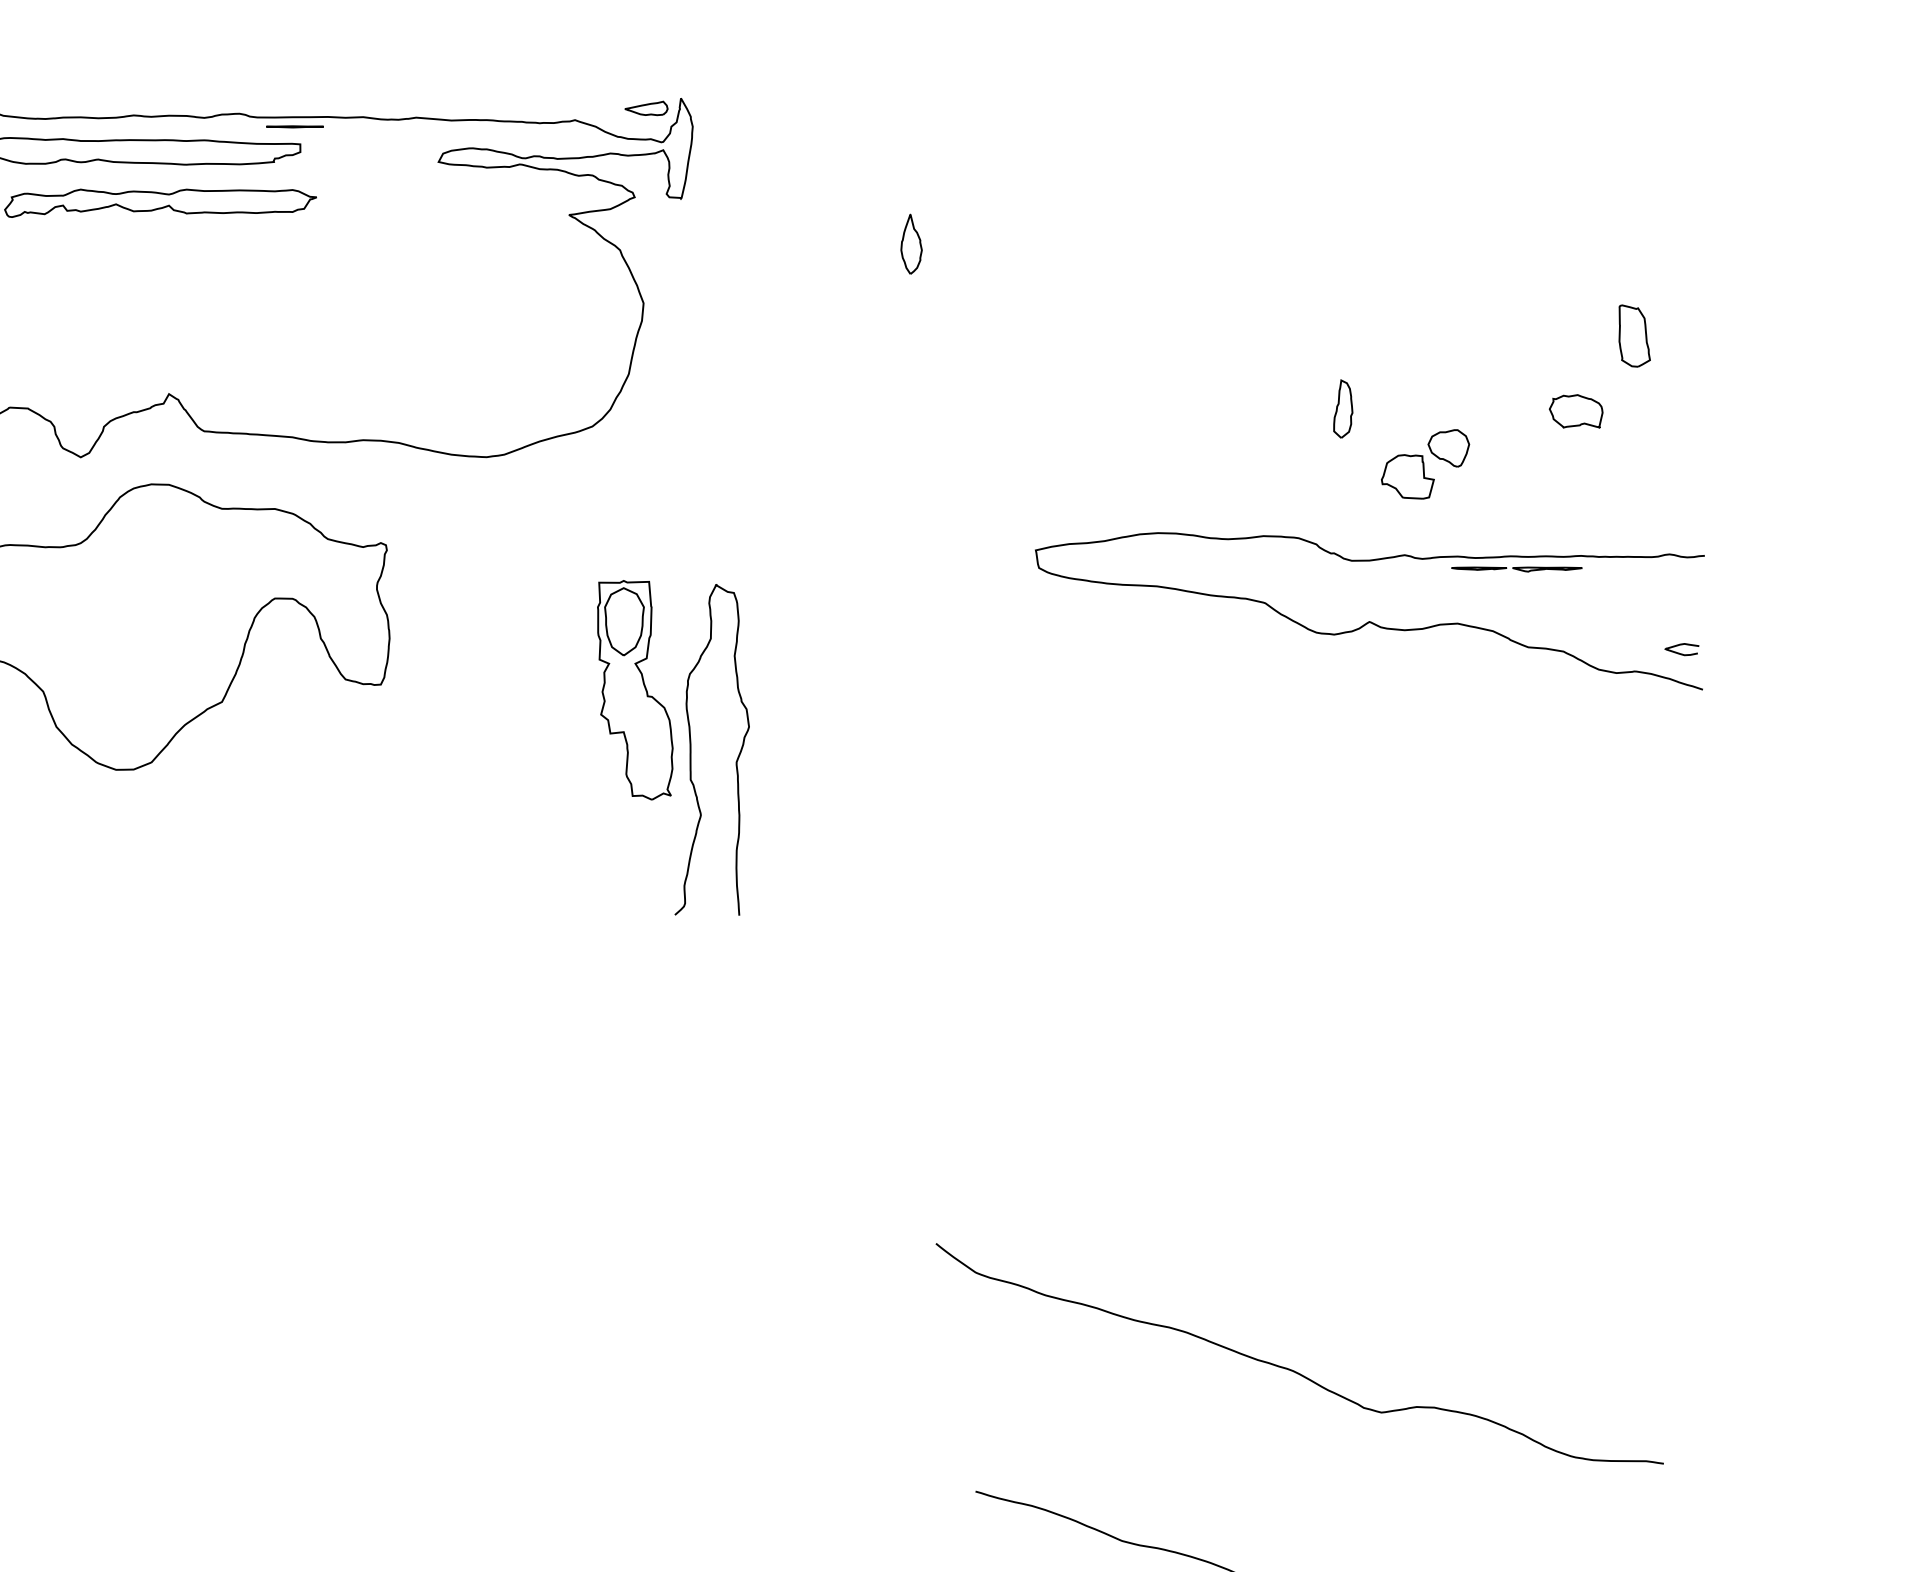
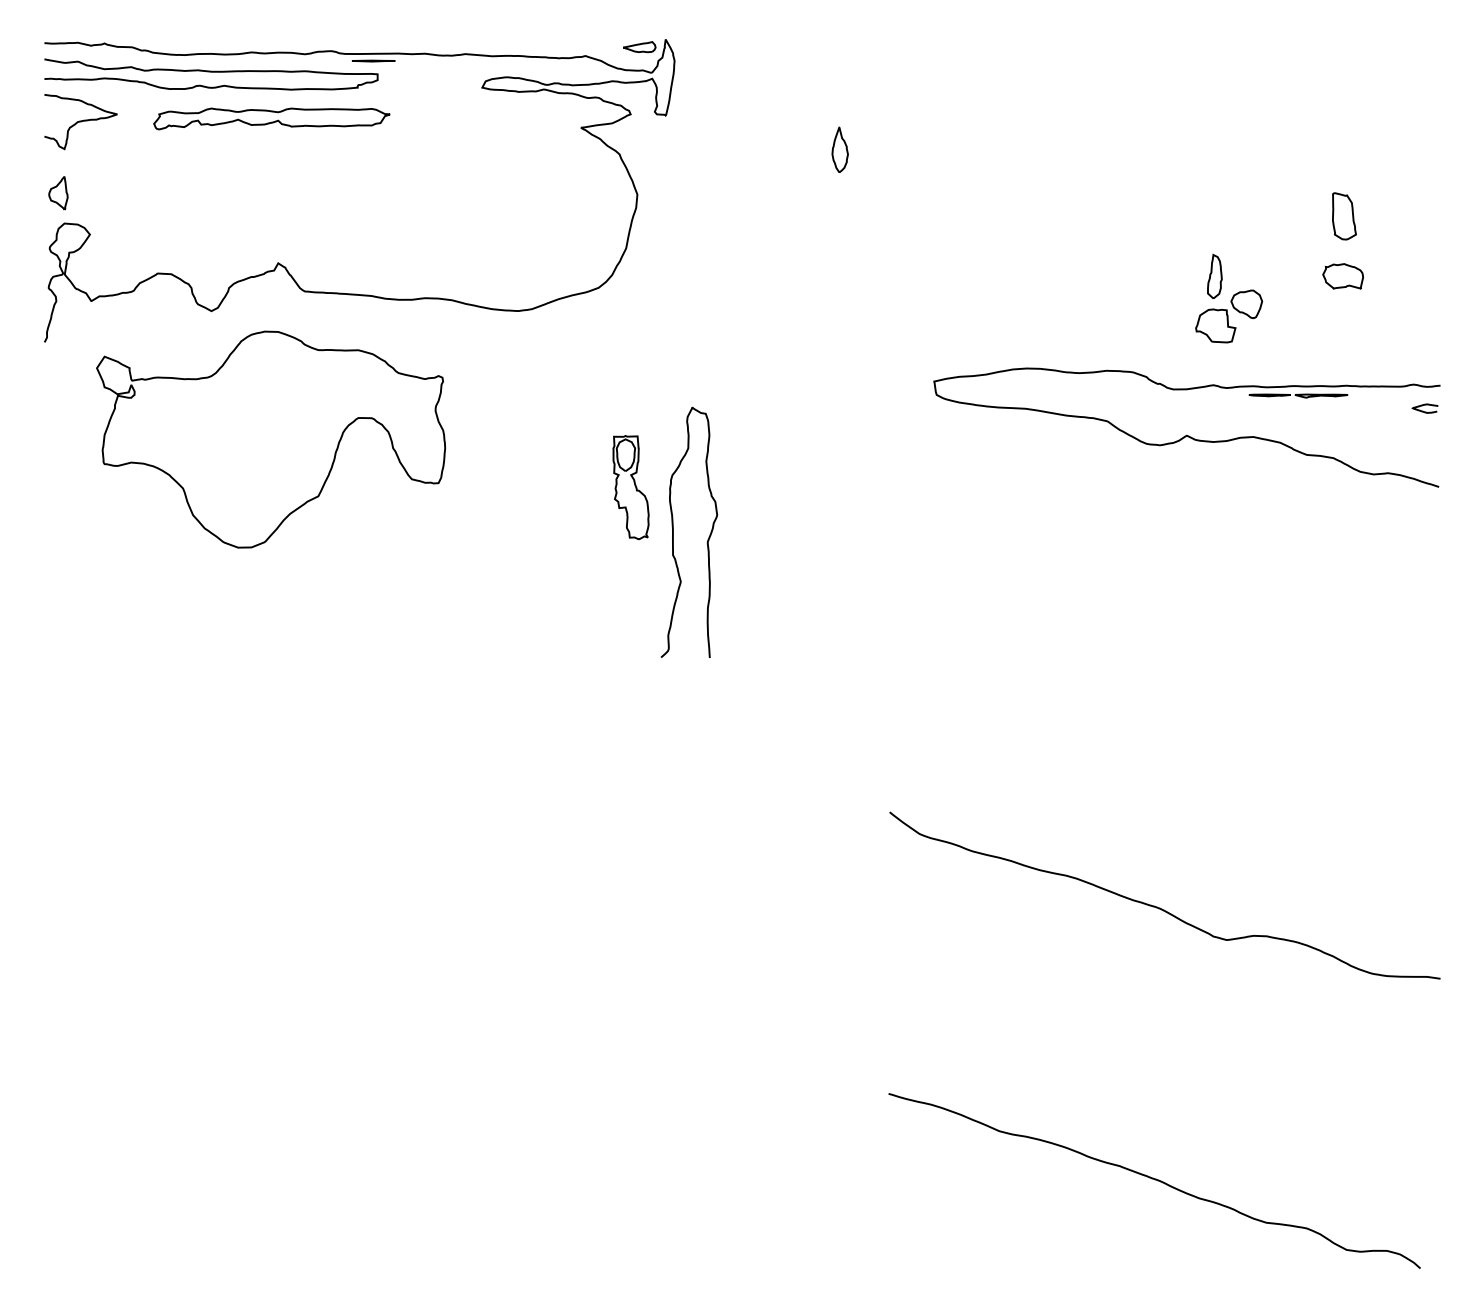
part: (1634, 336) -> (1344, 216), moved
part: (1342, 407) -> (1214, 275), moved
curve: (1678, 646) -> (1422, 406), moved
part: (634, 690) -> (630, 487), size x0.62
curve: (1293, 1369) -> (1160, 907), moved

